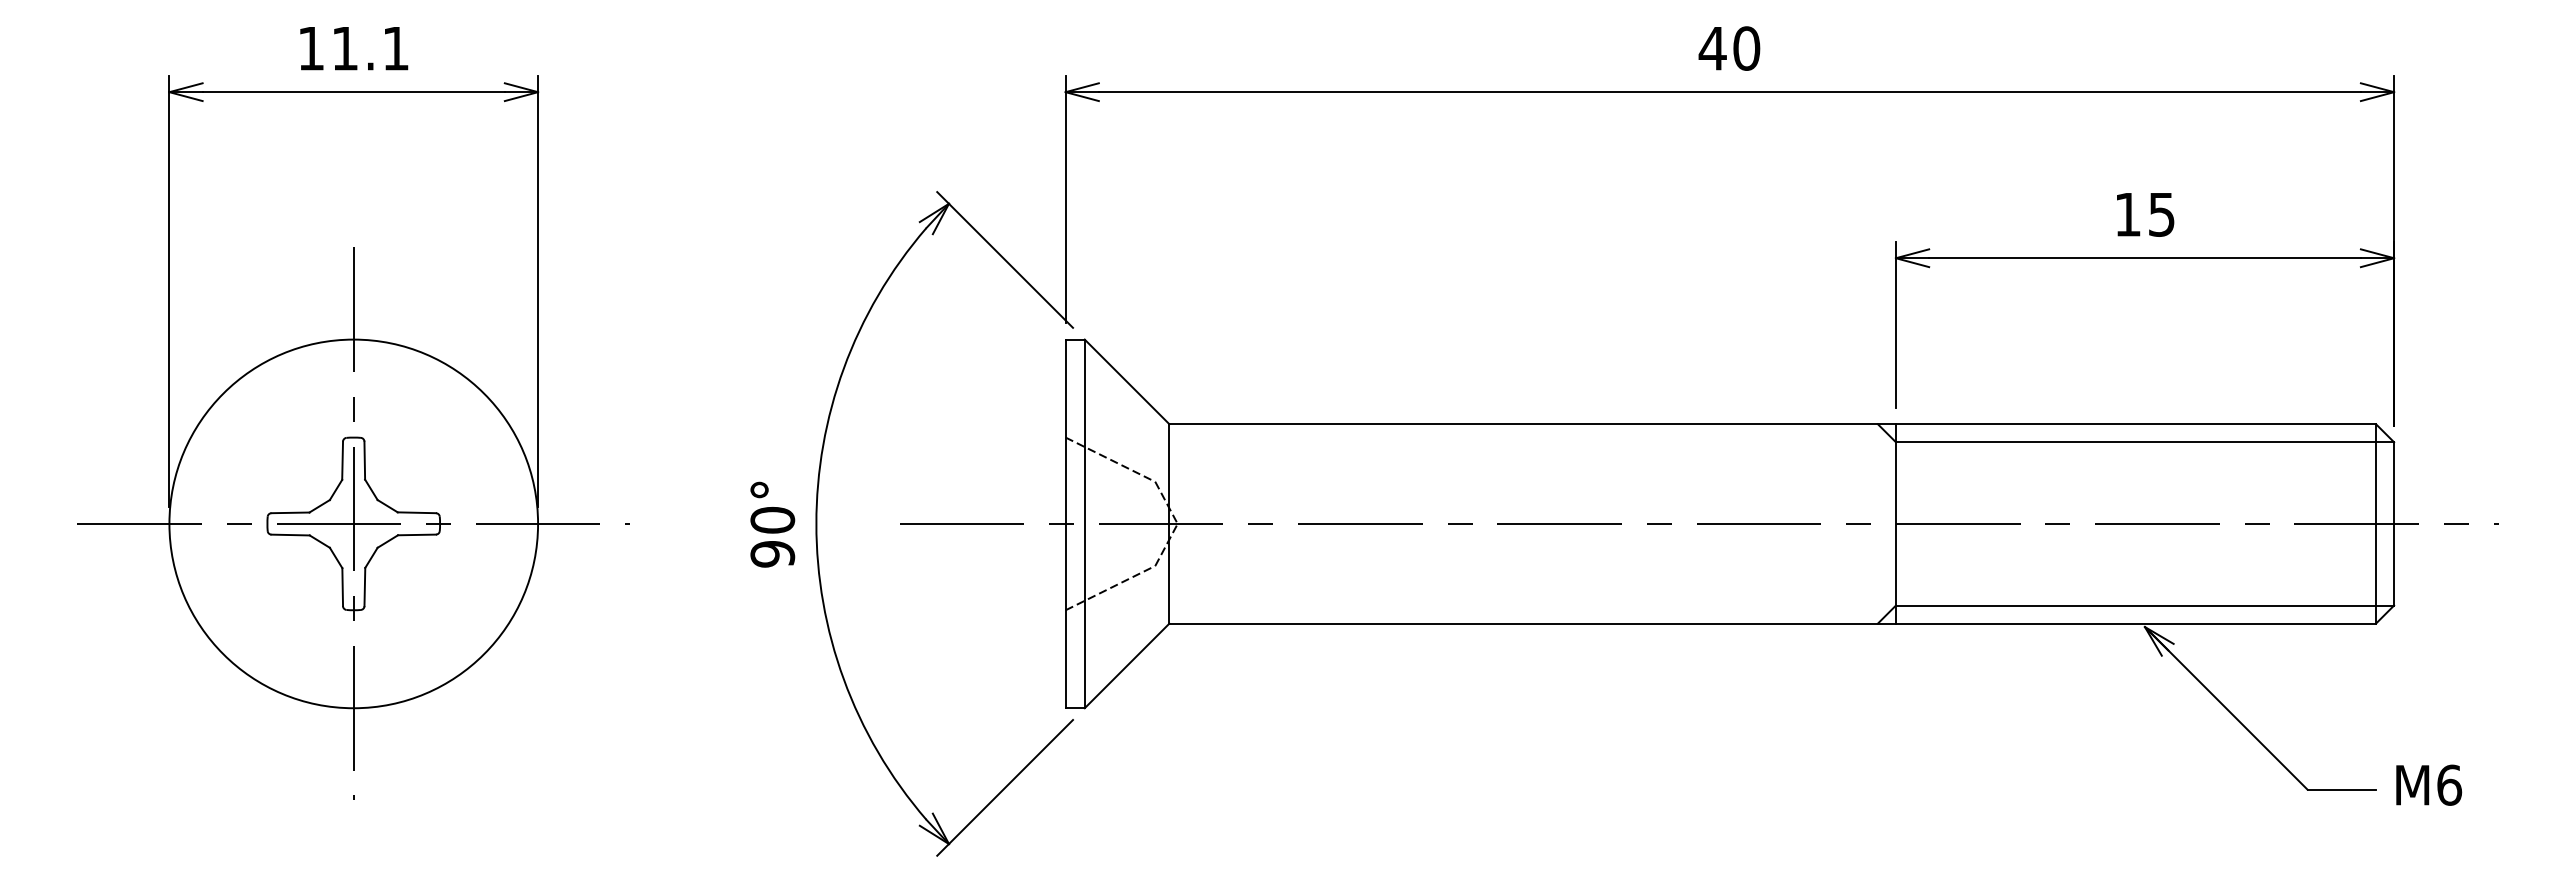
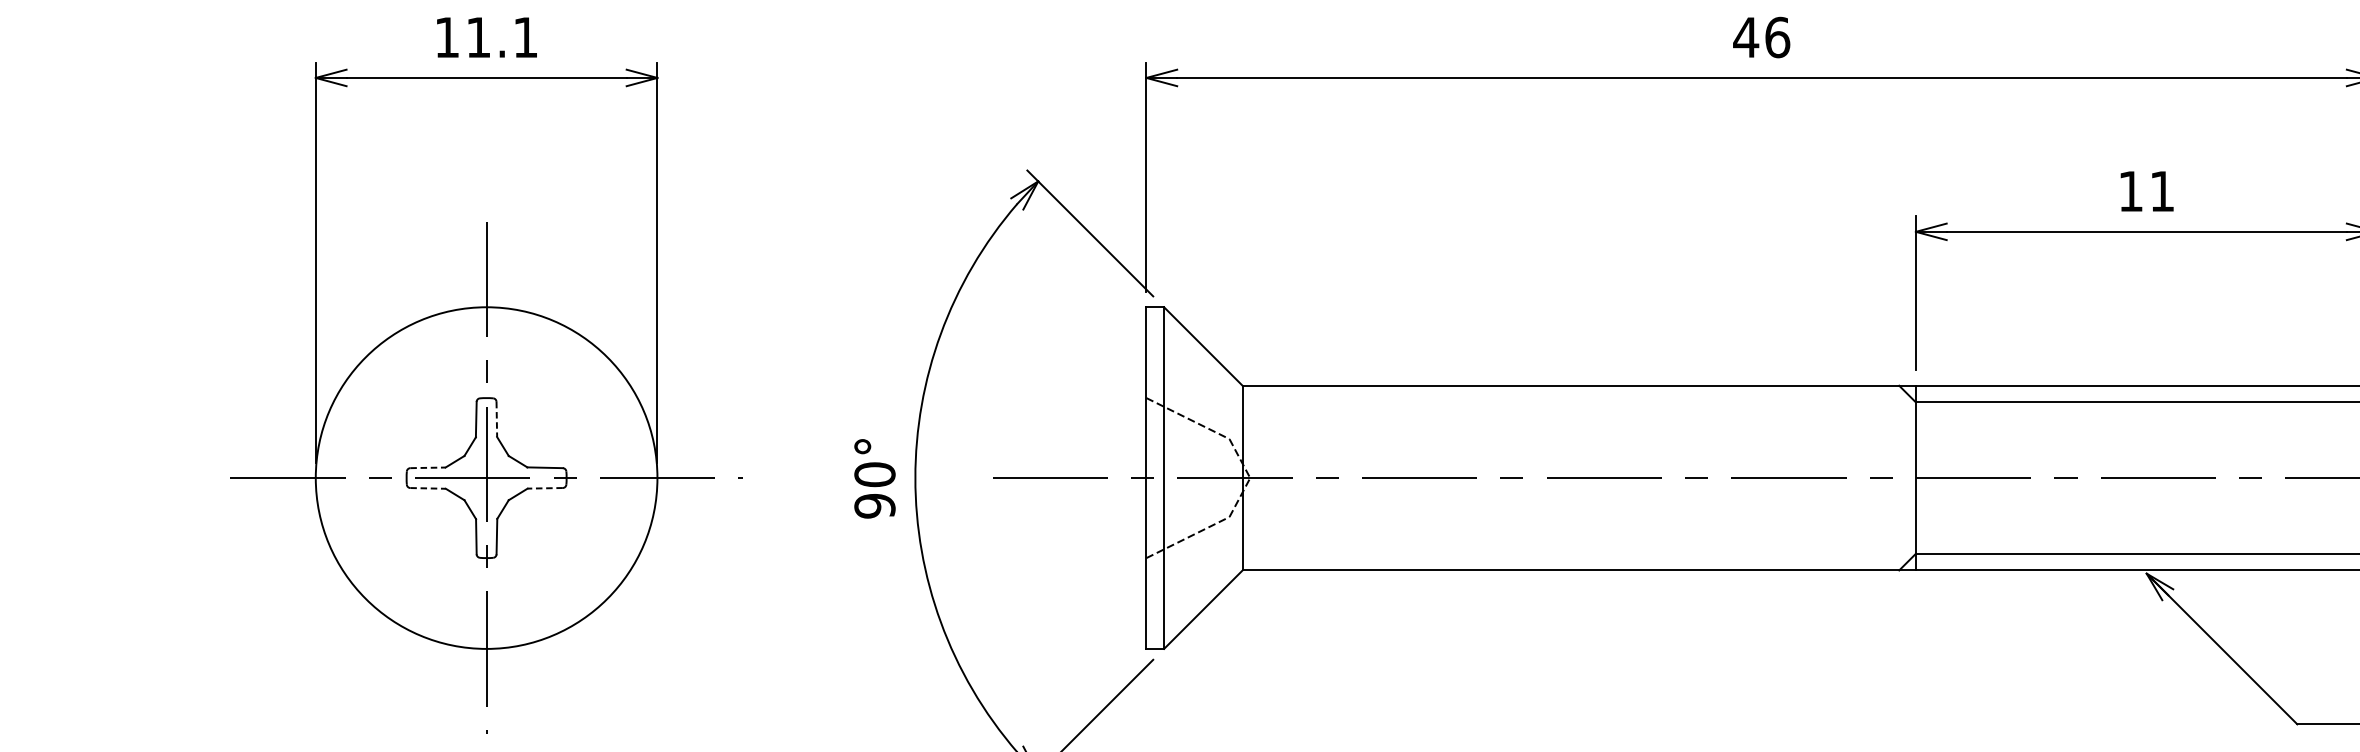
text: (1746, 48) -> (1777, 37), 40 -> 46
text: (2161, 214) -> (2162, 191), 15 -> 11
line: (364, 460) -> (496, 419), solid -> dashed
line: (290, 512) -> (427, 467), solid -> dashed
line: (417, 534) -> (545, 487), solid -> dashed
line: (291, 535) -> (428, 488), solid -> dashed

